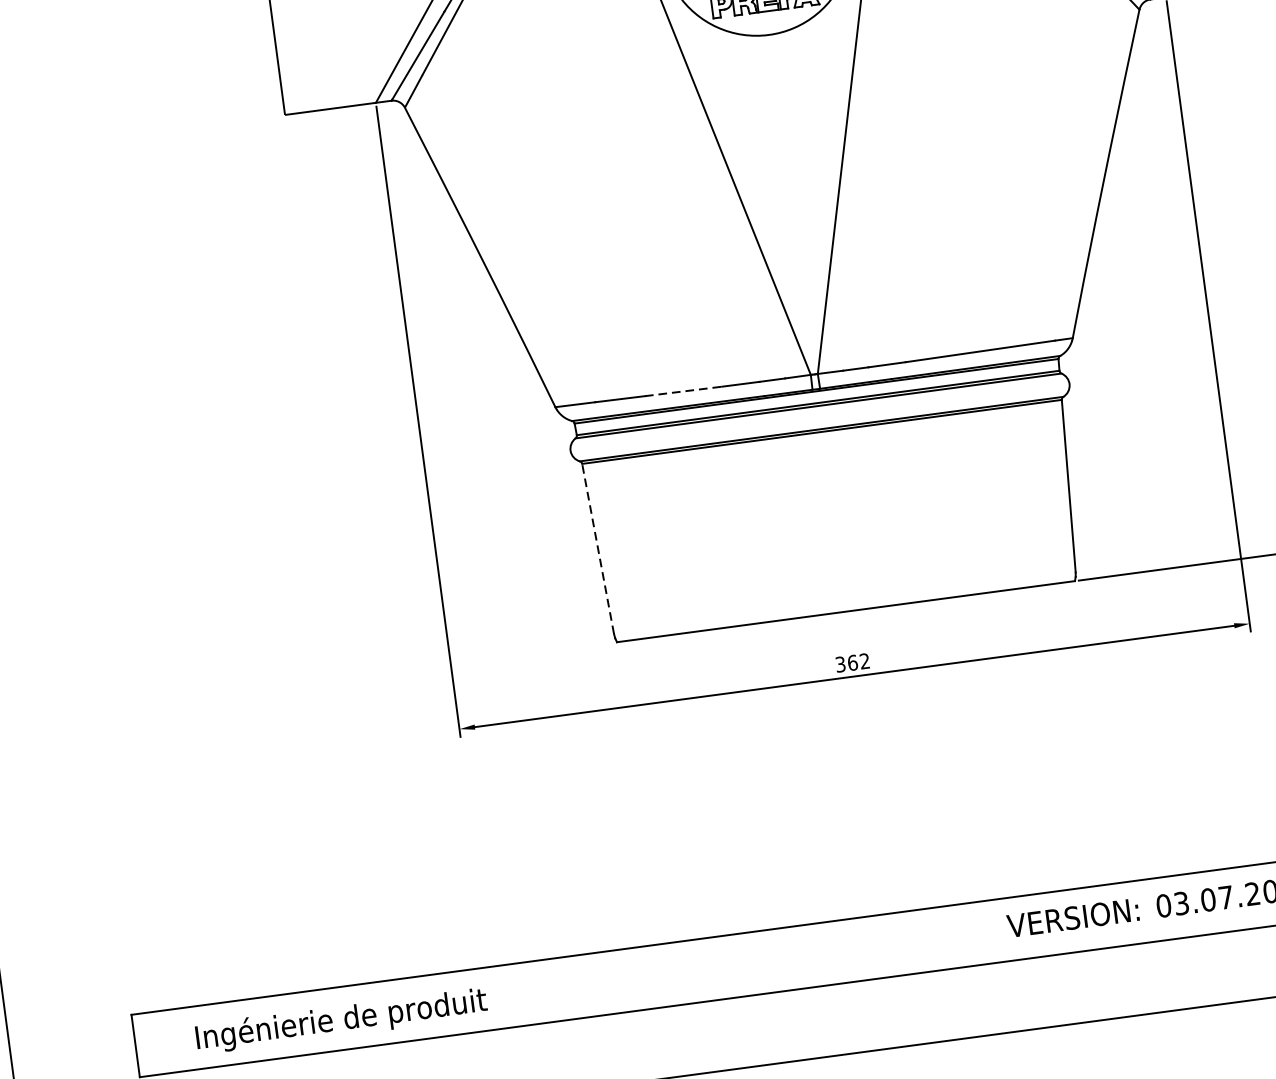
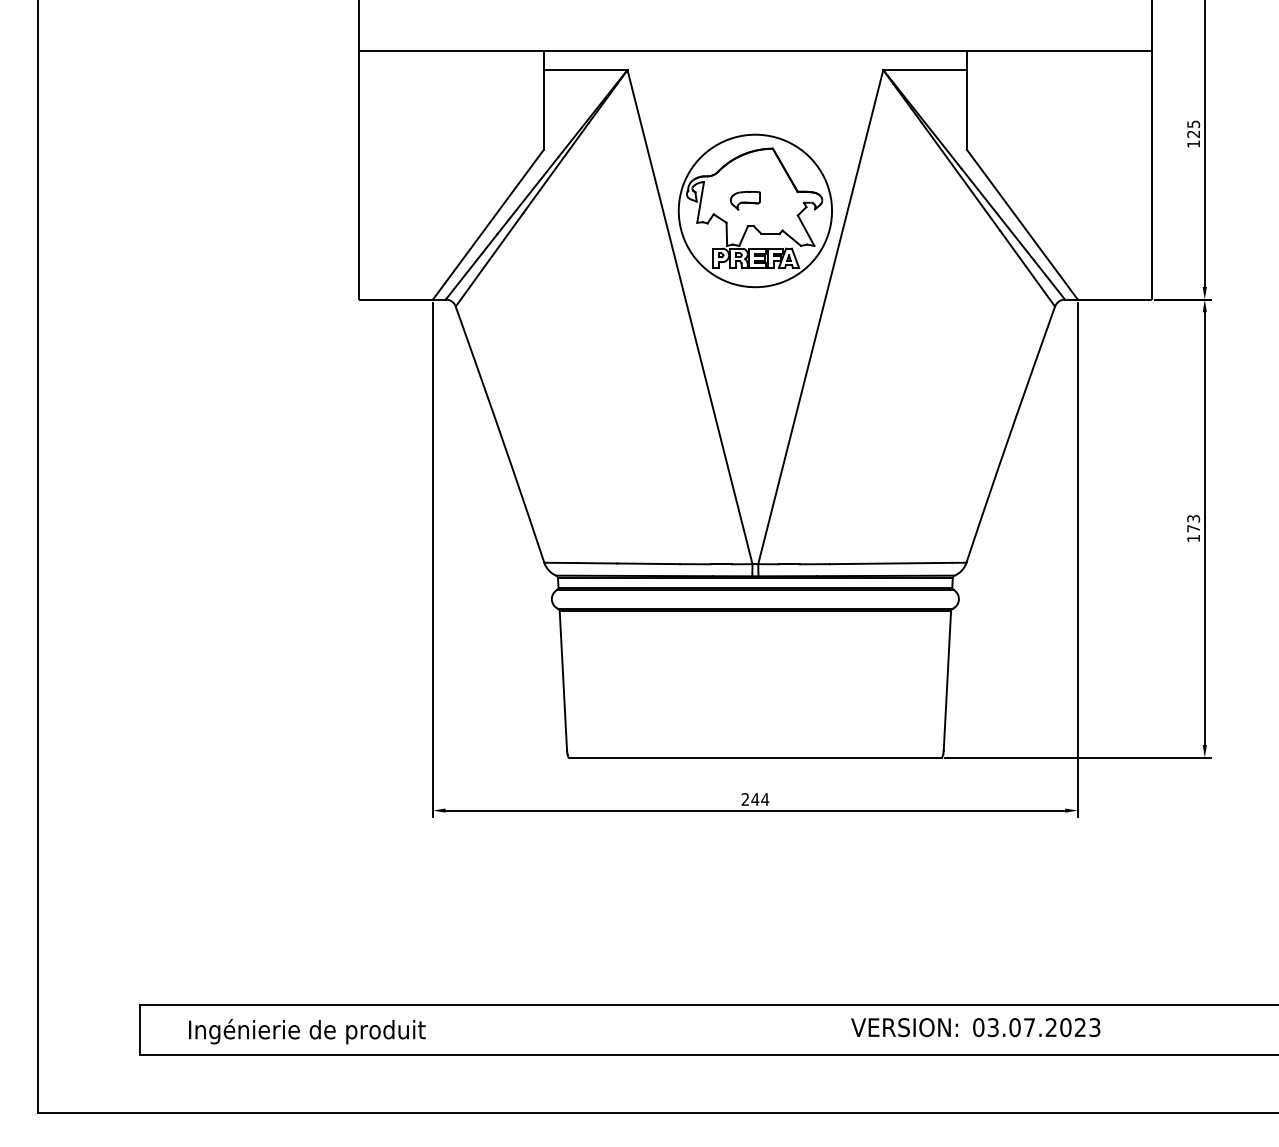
line: (684, 390) -> (649, 563), dashed -> solid
line: (598, 548) -> (563, 680), dashed -> solid
text: (852, 662) -> (755, 799), 362 -> 244

